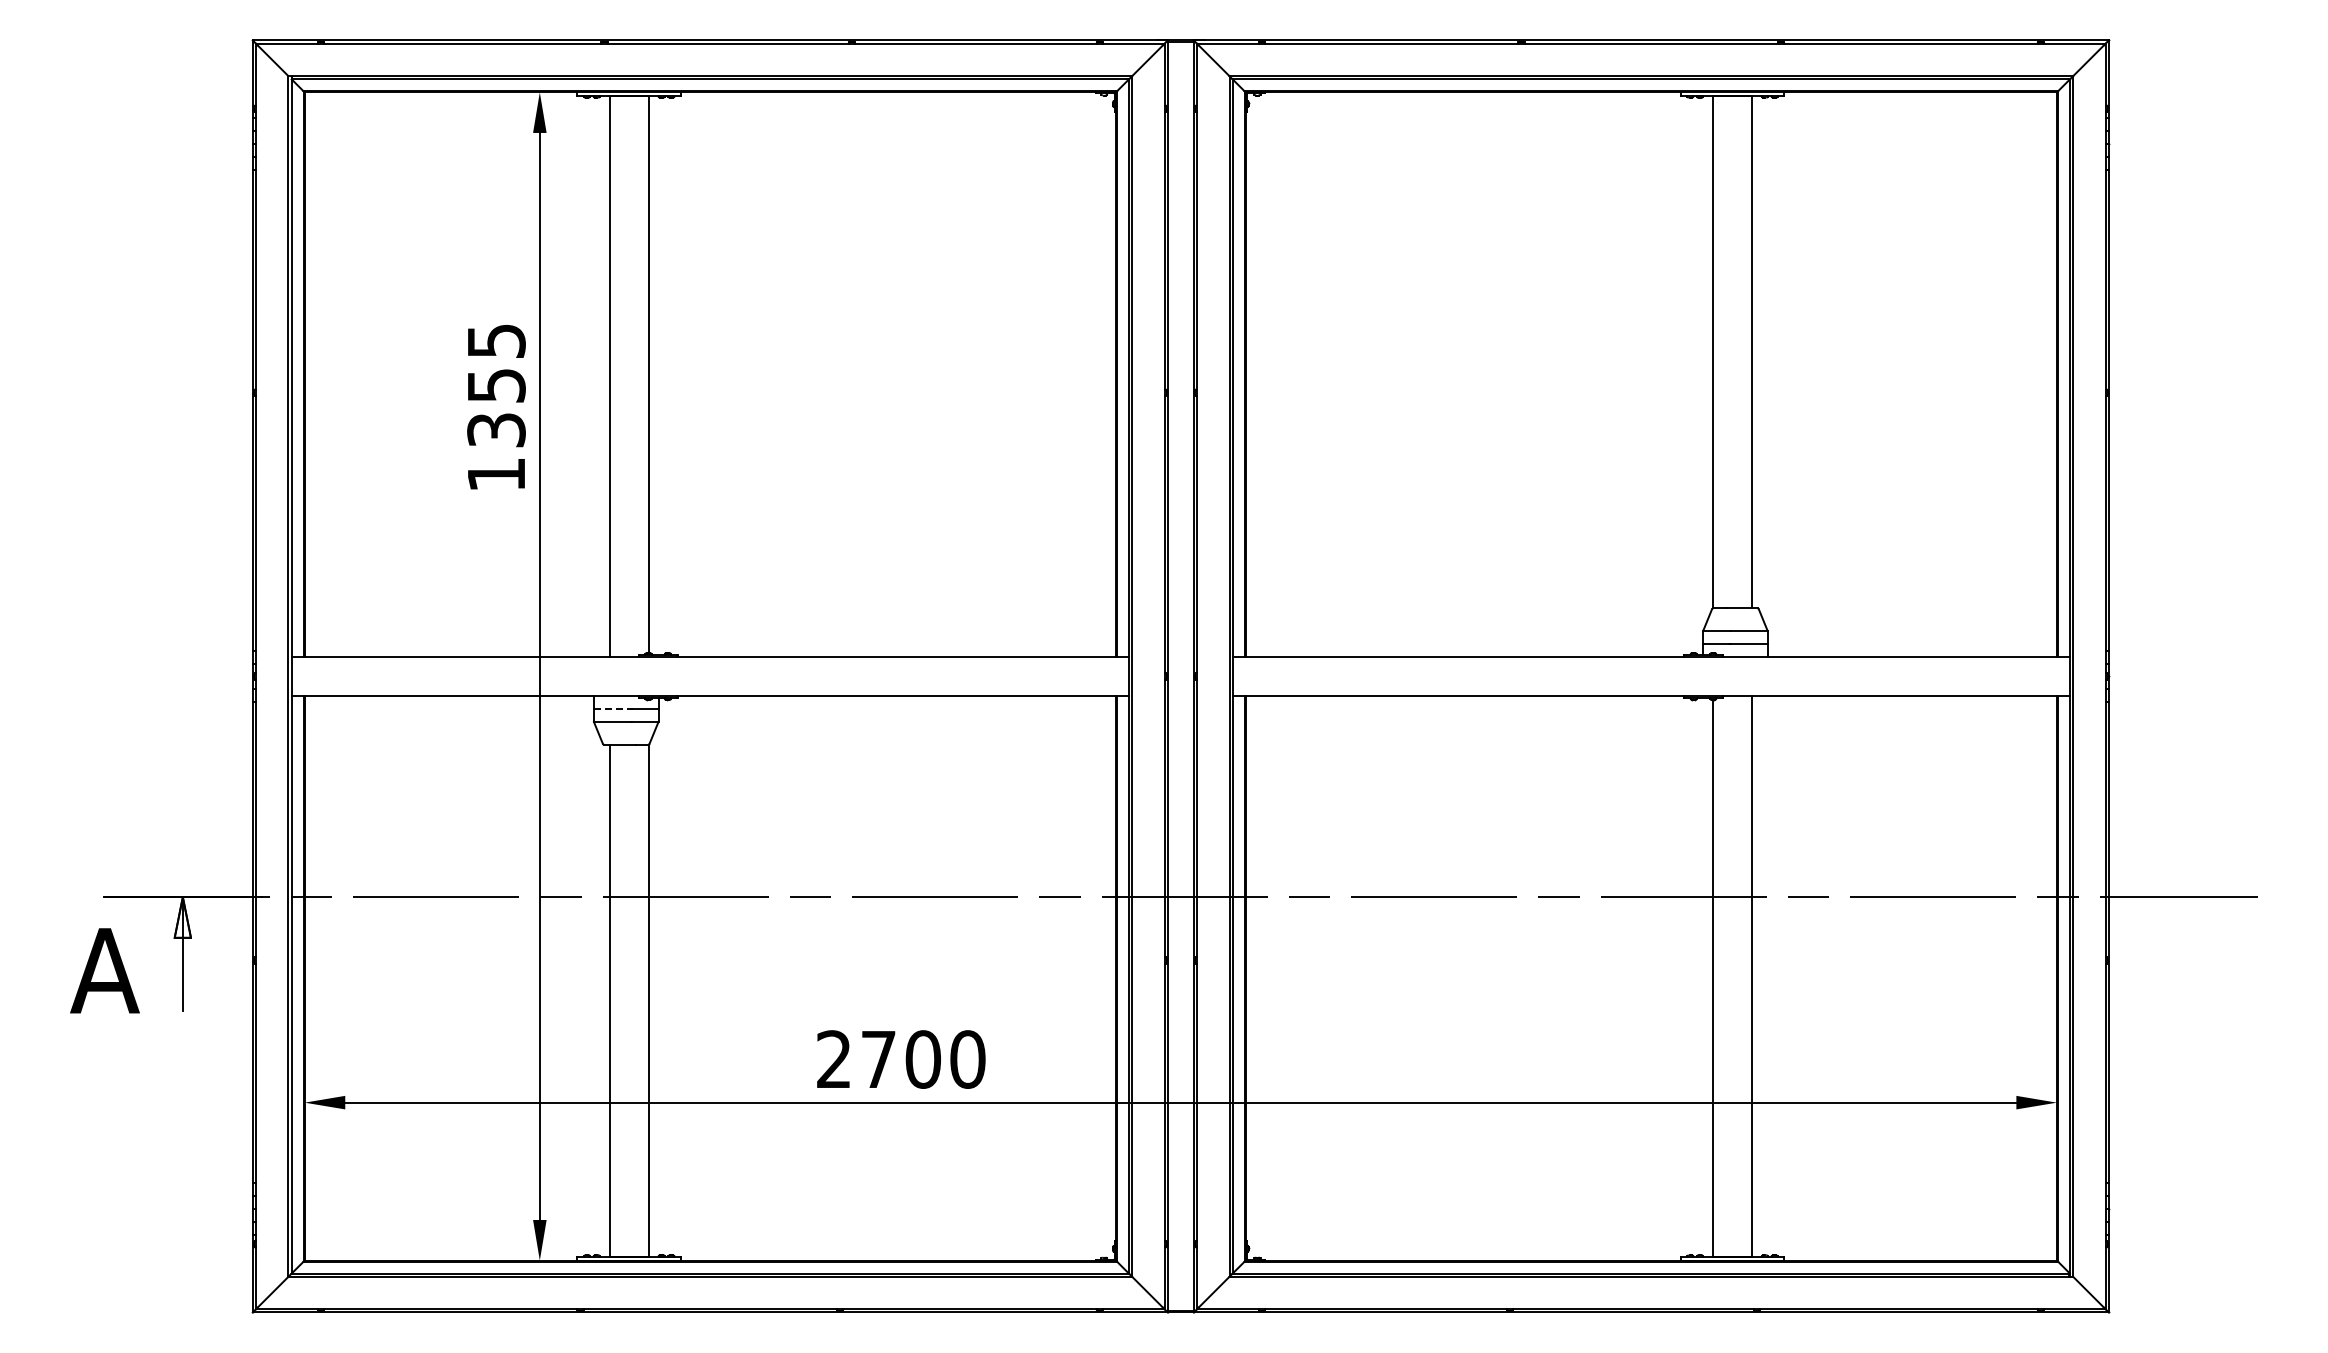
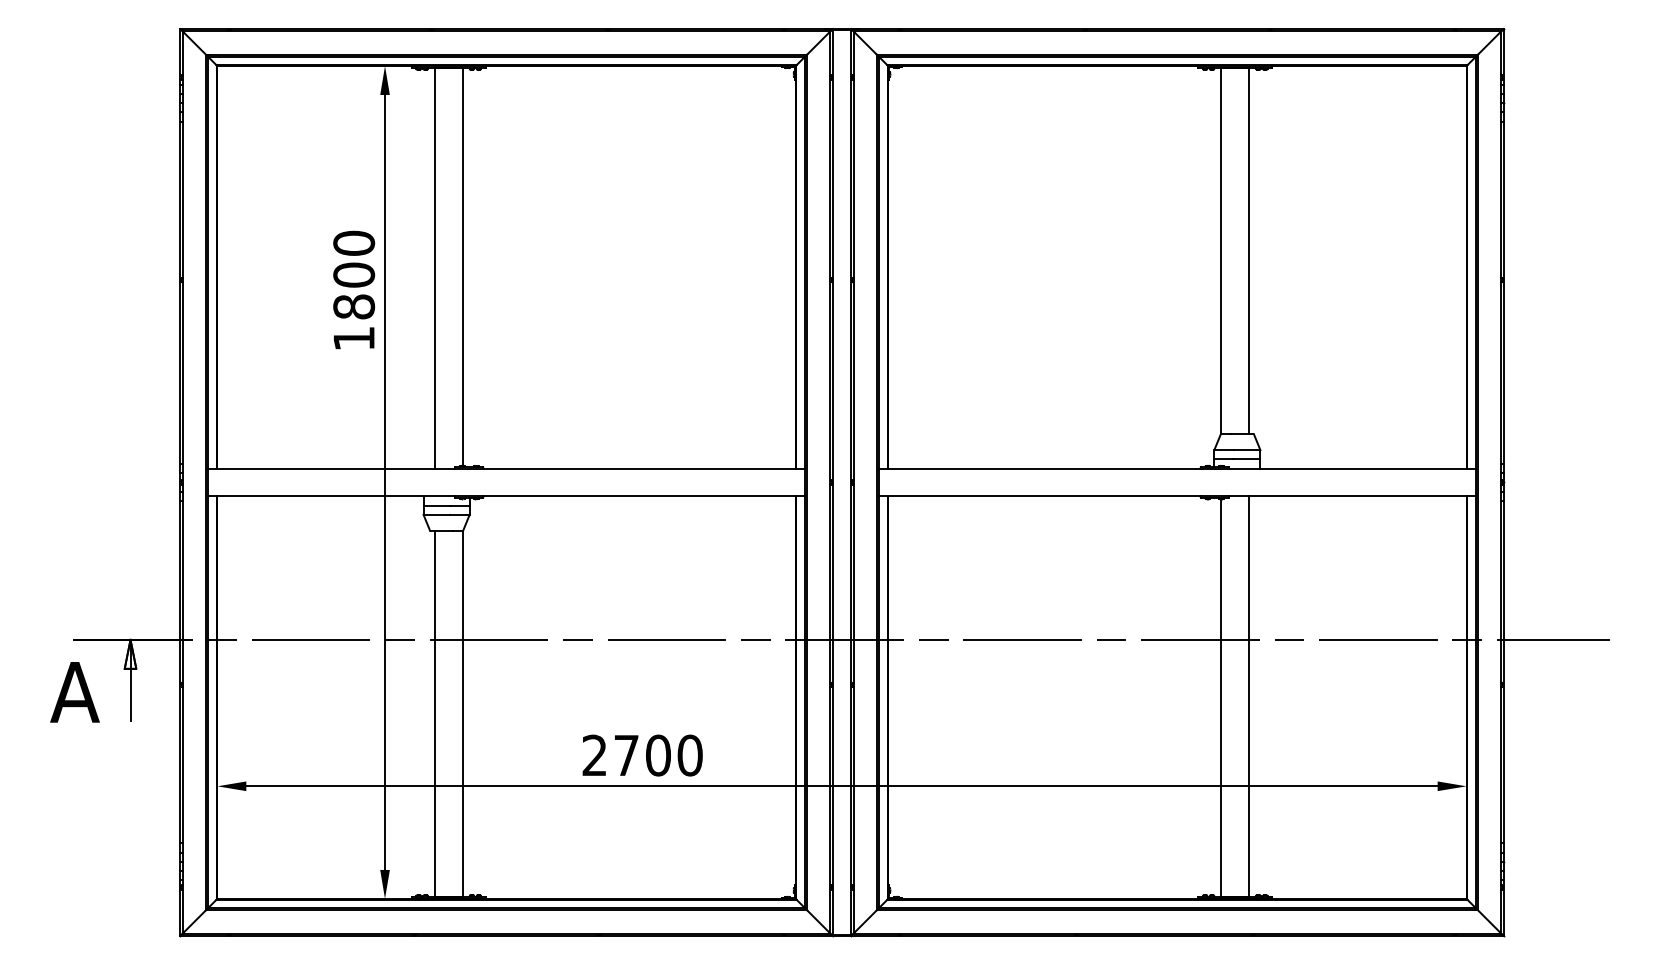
text: (496, 385) -> (354, 275), 1355 -> 1800
line: (612, 708) -> (436, 505), dashed -> solid

